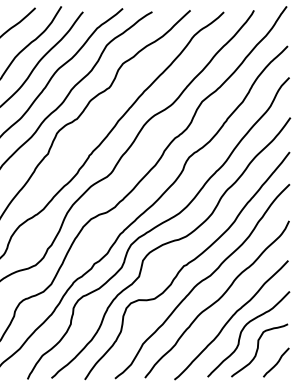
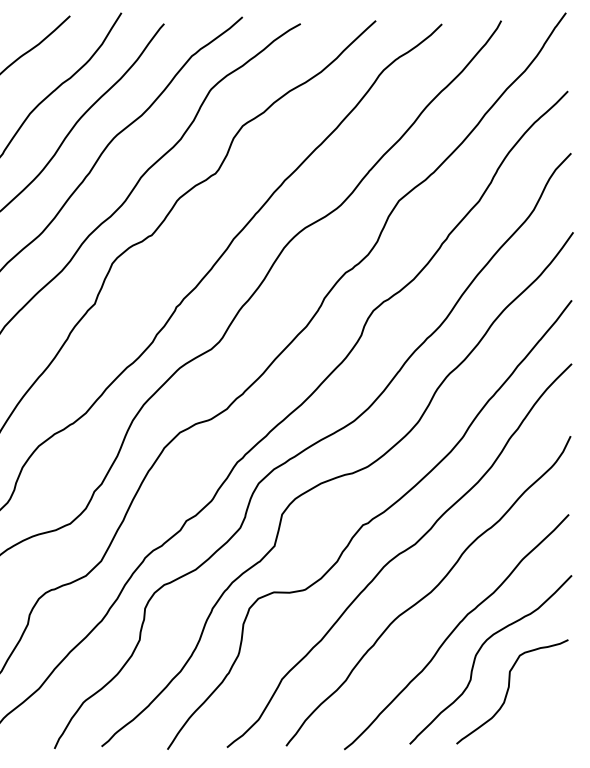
curve: (276, 362) -> (545, 715), removed

